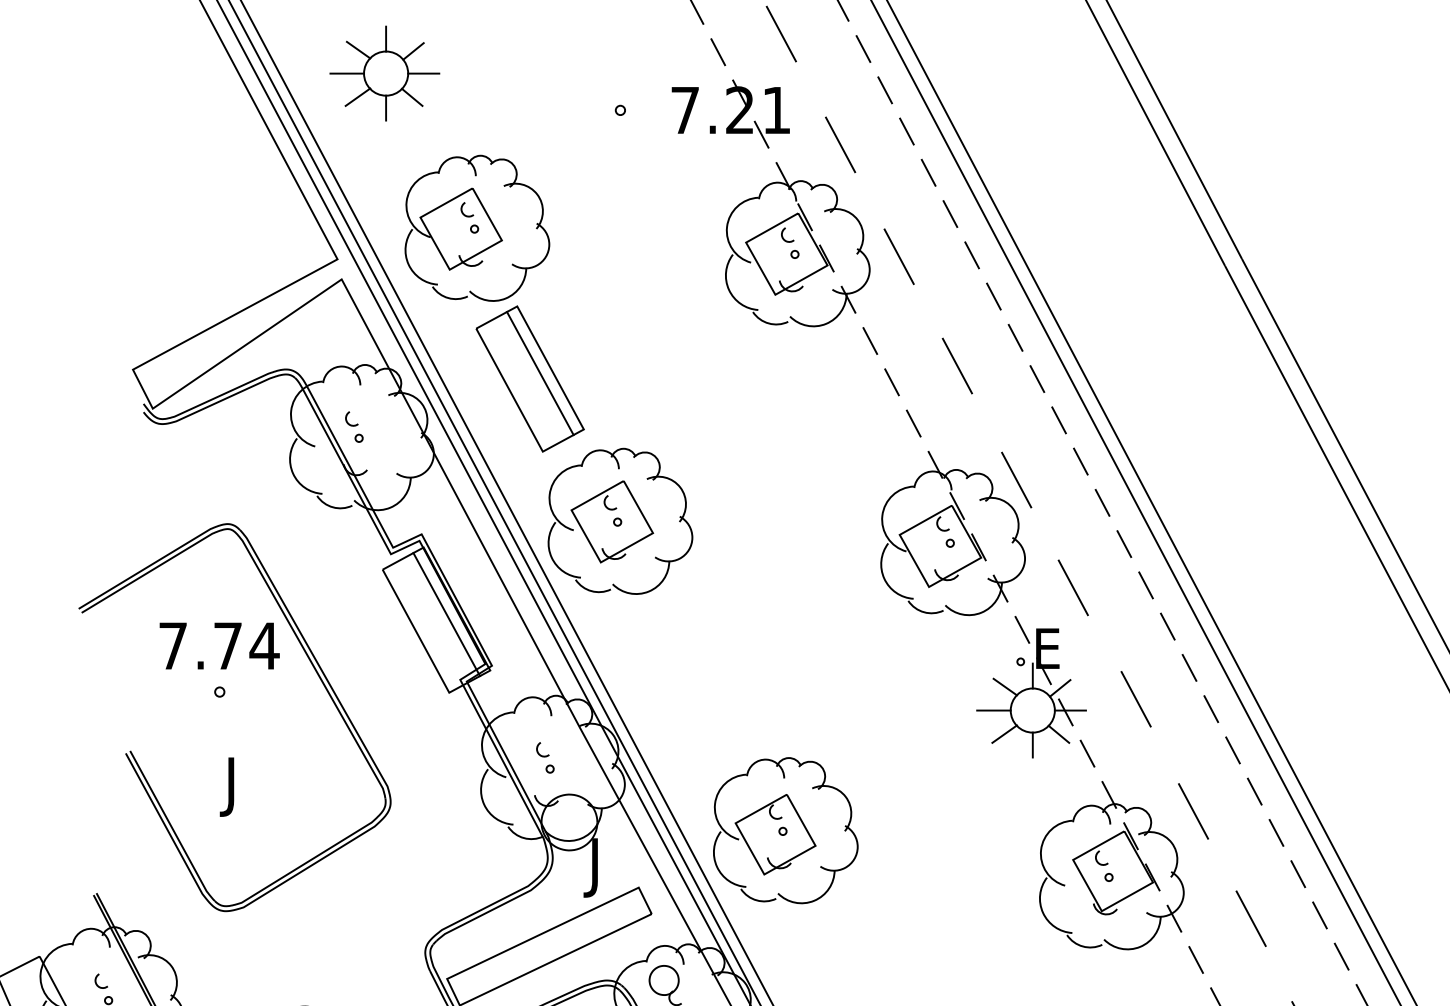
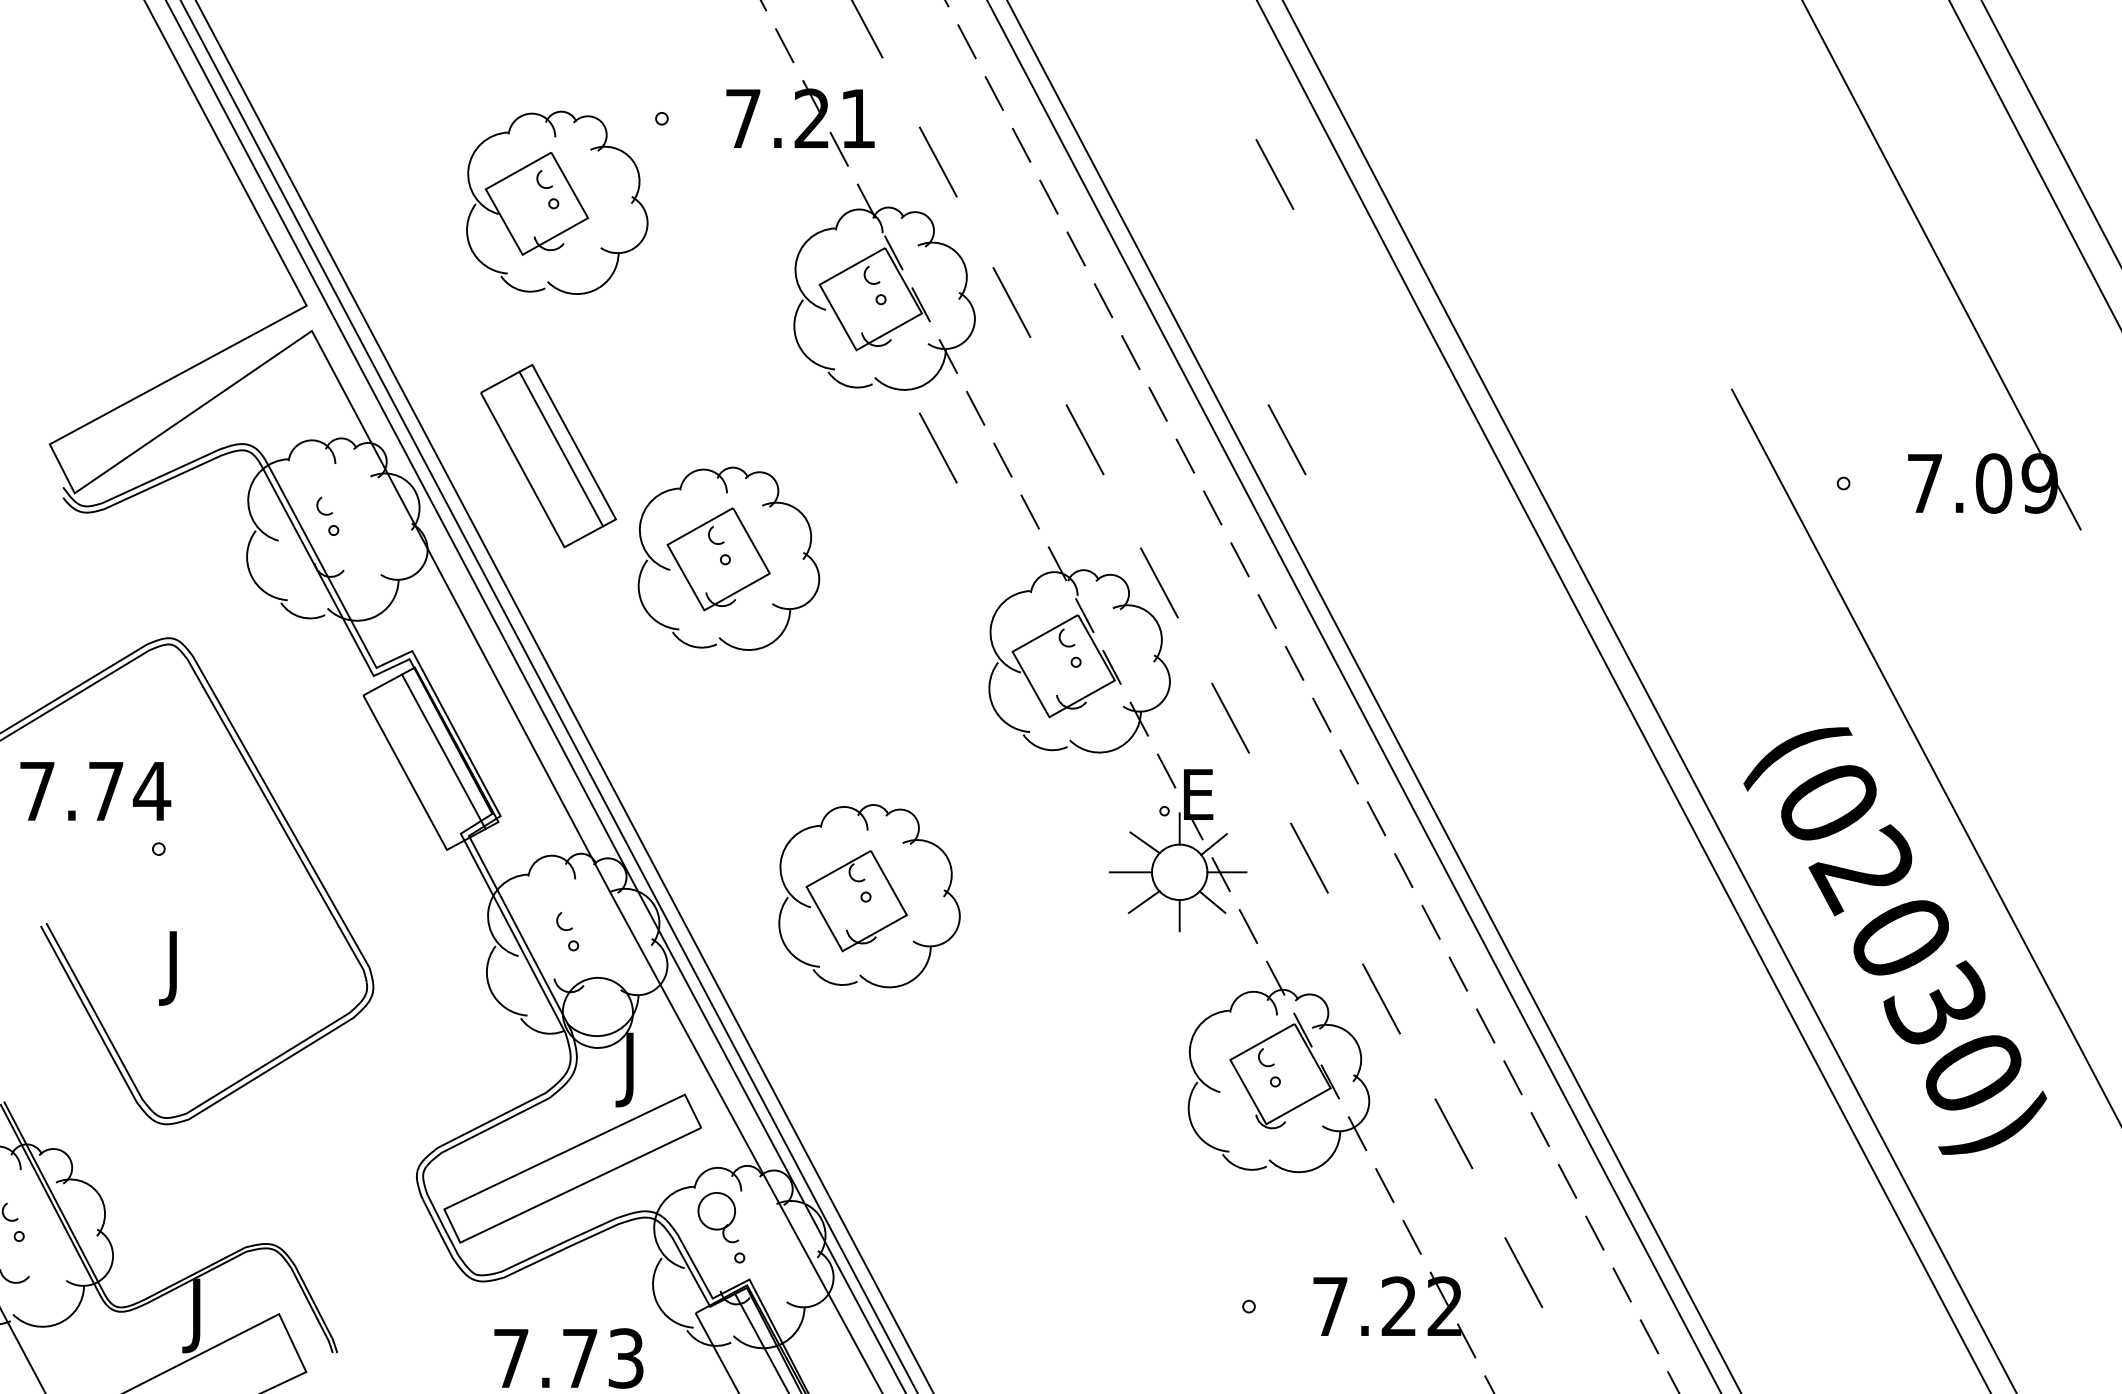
part: (384, 73) -> (365, 72), removed
line: (1108, 154) -> (1274, 174), added
part: (477, 228) -> (557, 202), moved
line: (1117, 365) -> (1286, 439), added
line: (839, 372) -> (937, 447), added
part: (620, 521) -> (728, 558), moved
text: (219, 646) -> (95, 791), moved
part: (785, 830) -> (869, 896), moved

